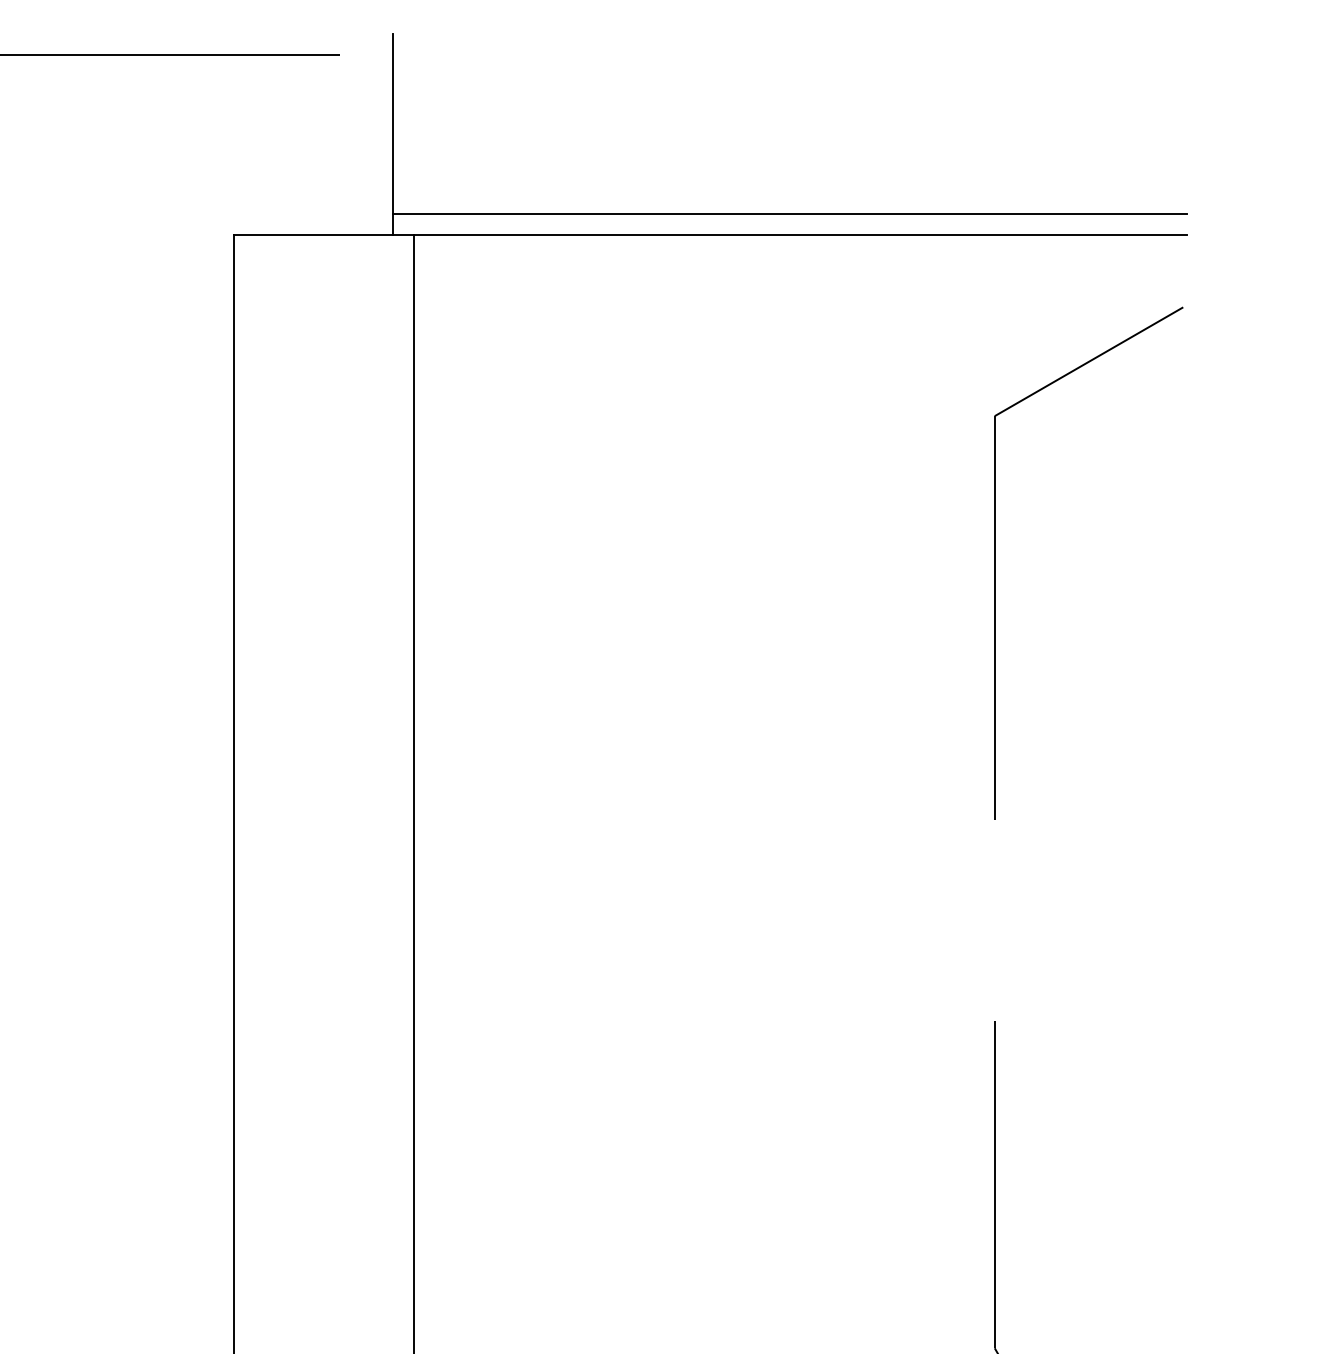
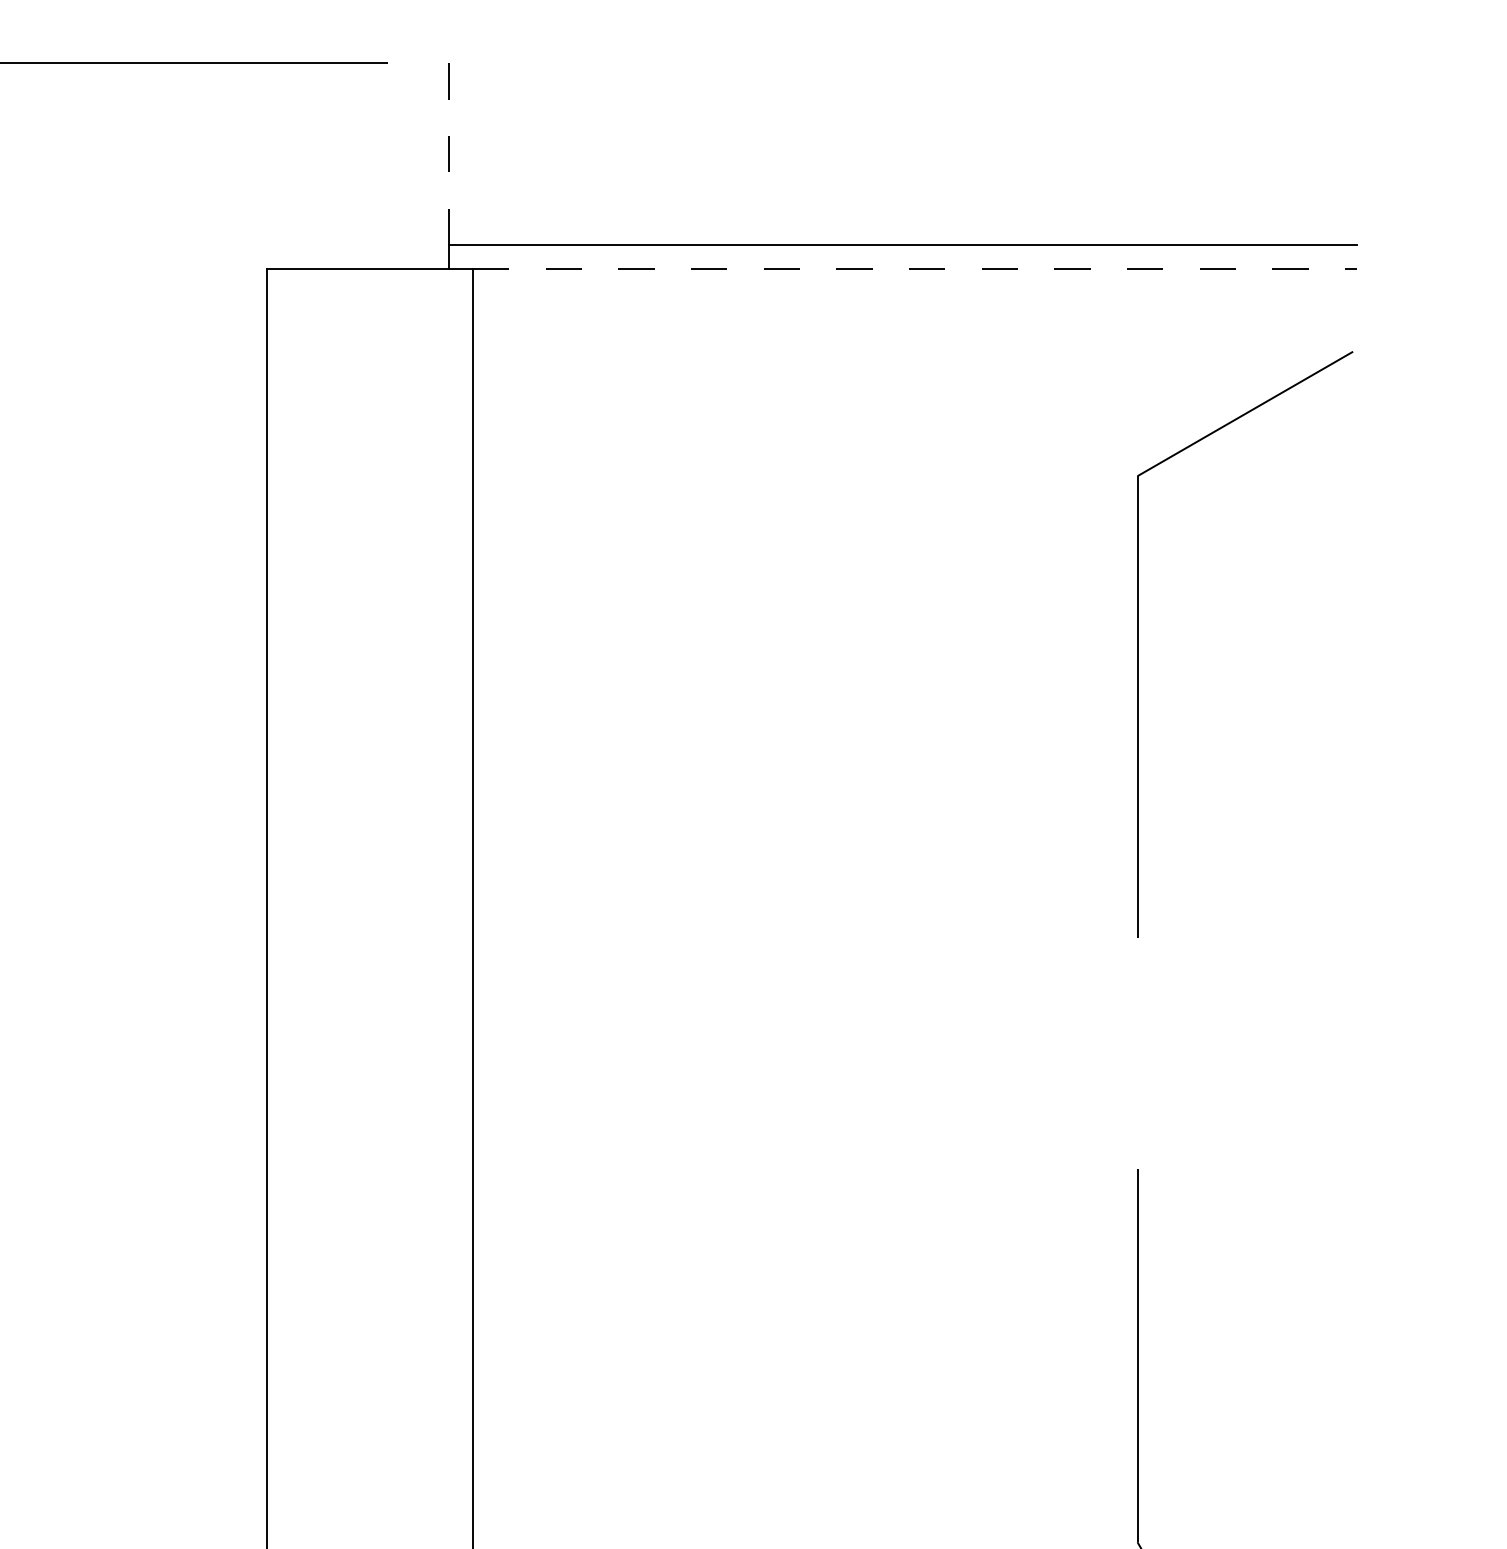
line: (392, 123) -> (448, 141), solid -> dashed
line: (800, 235) -> (915, 269), solid -> dashed

